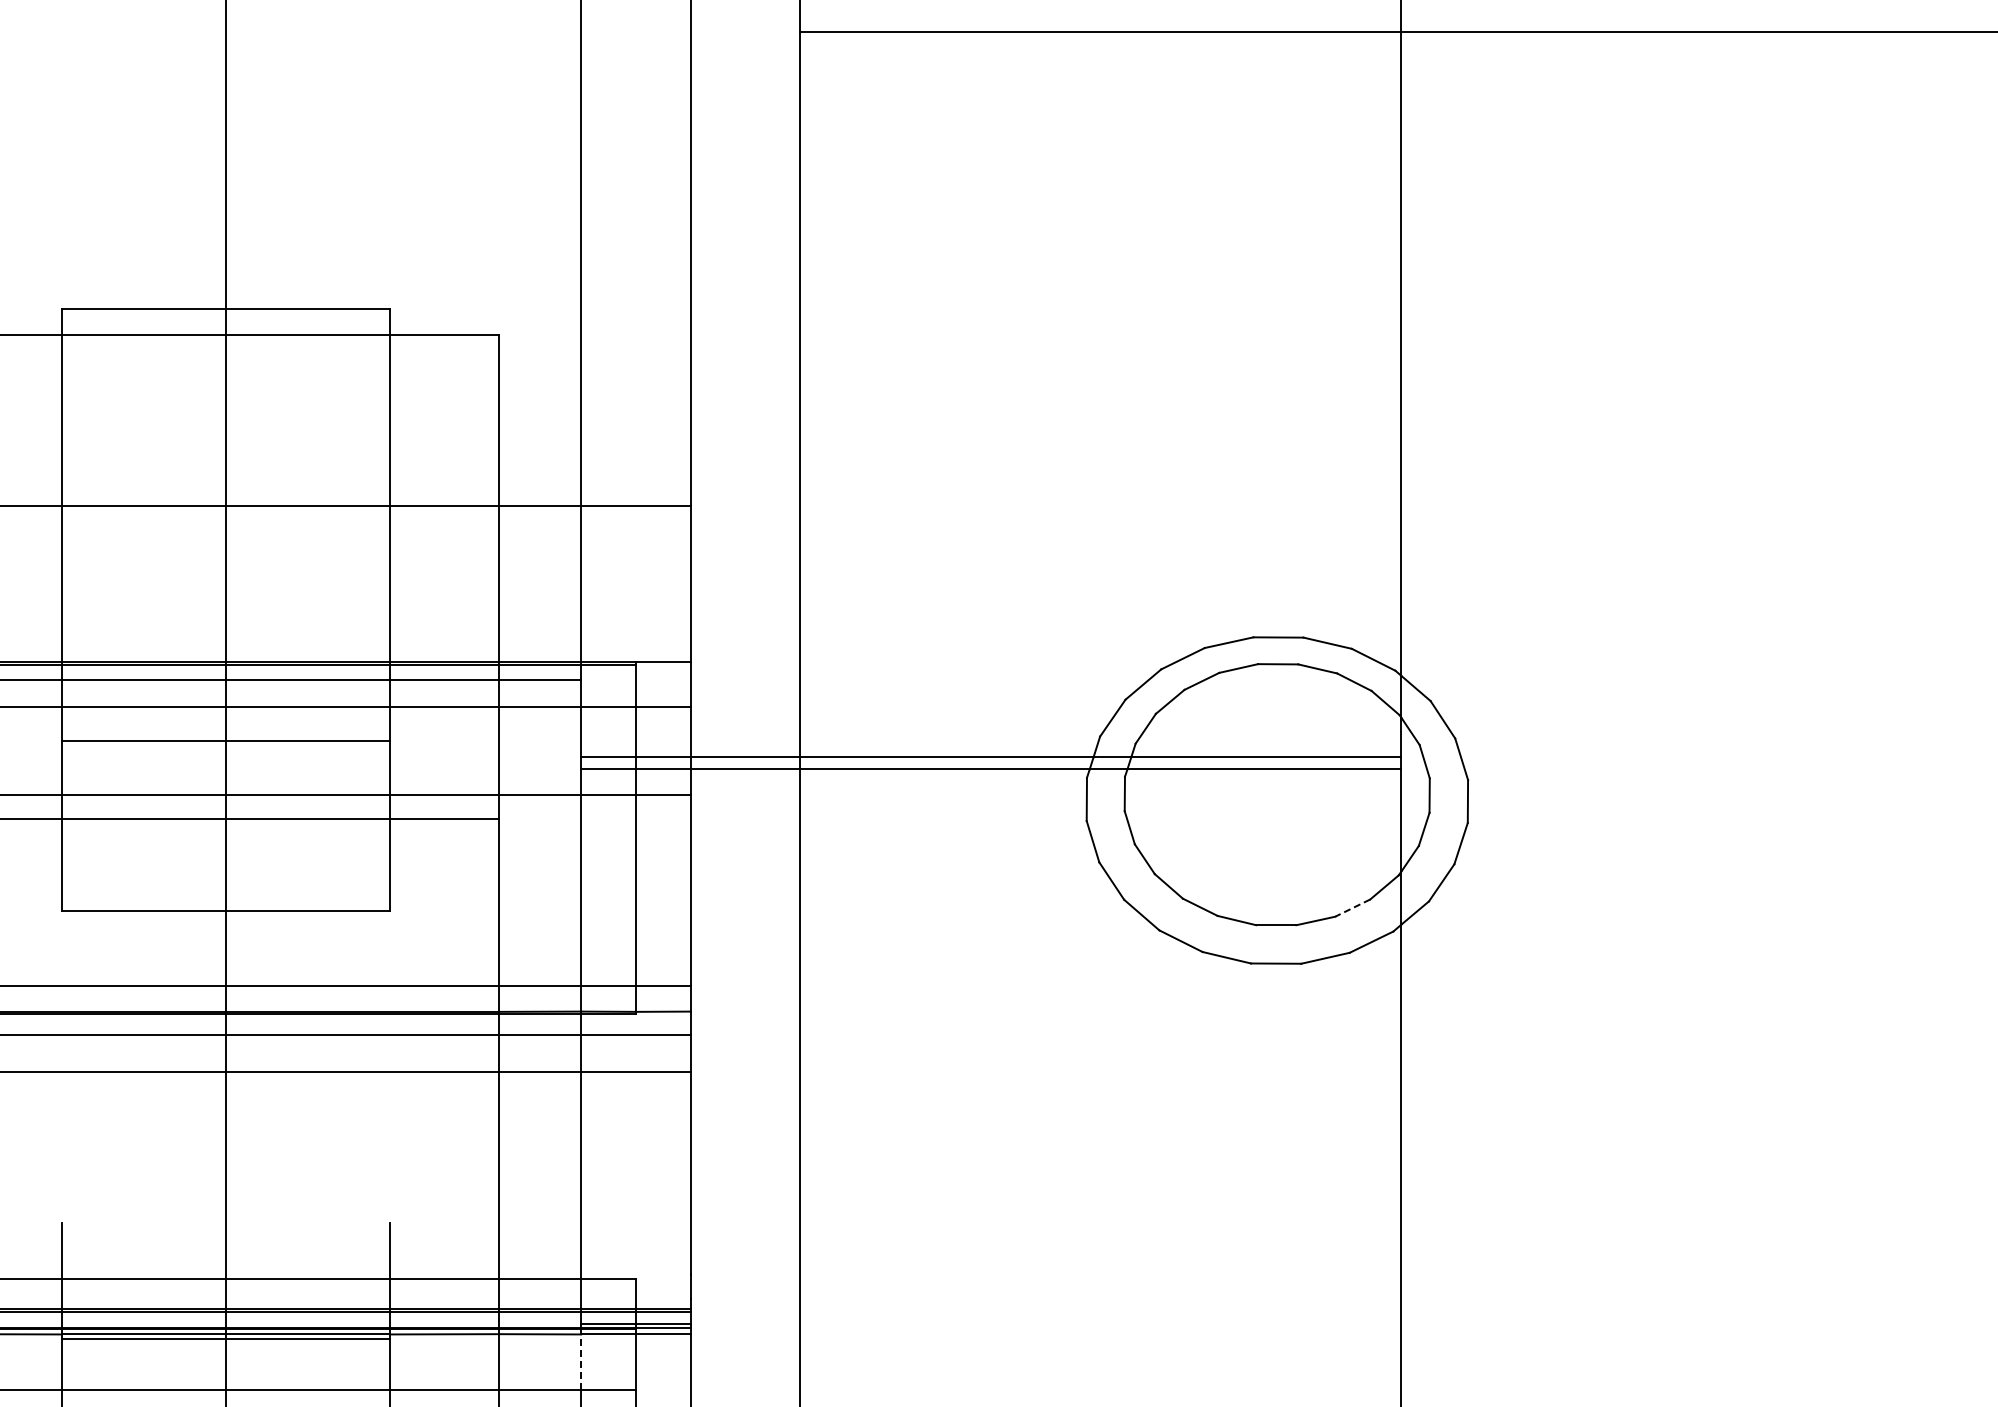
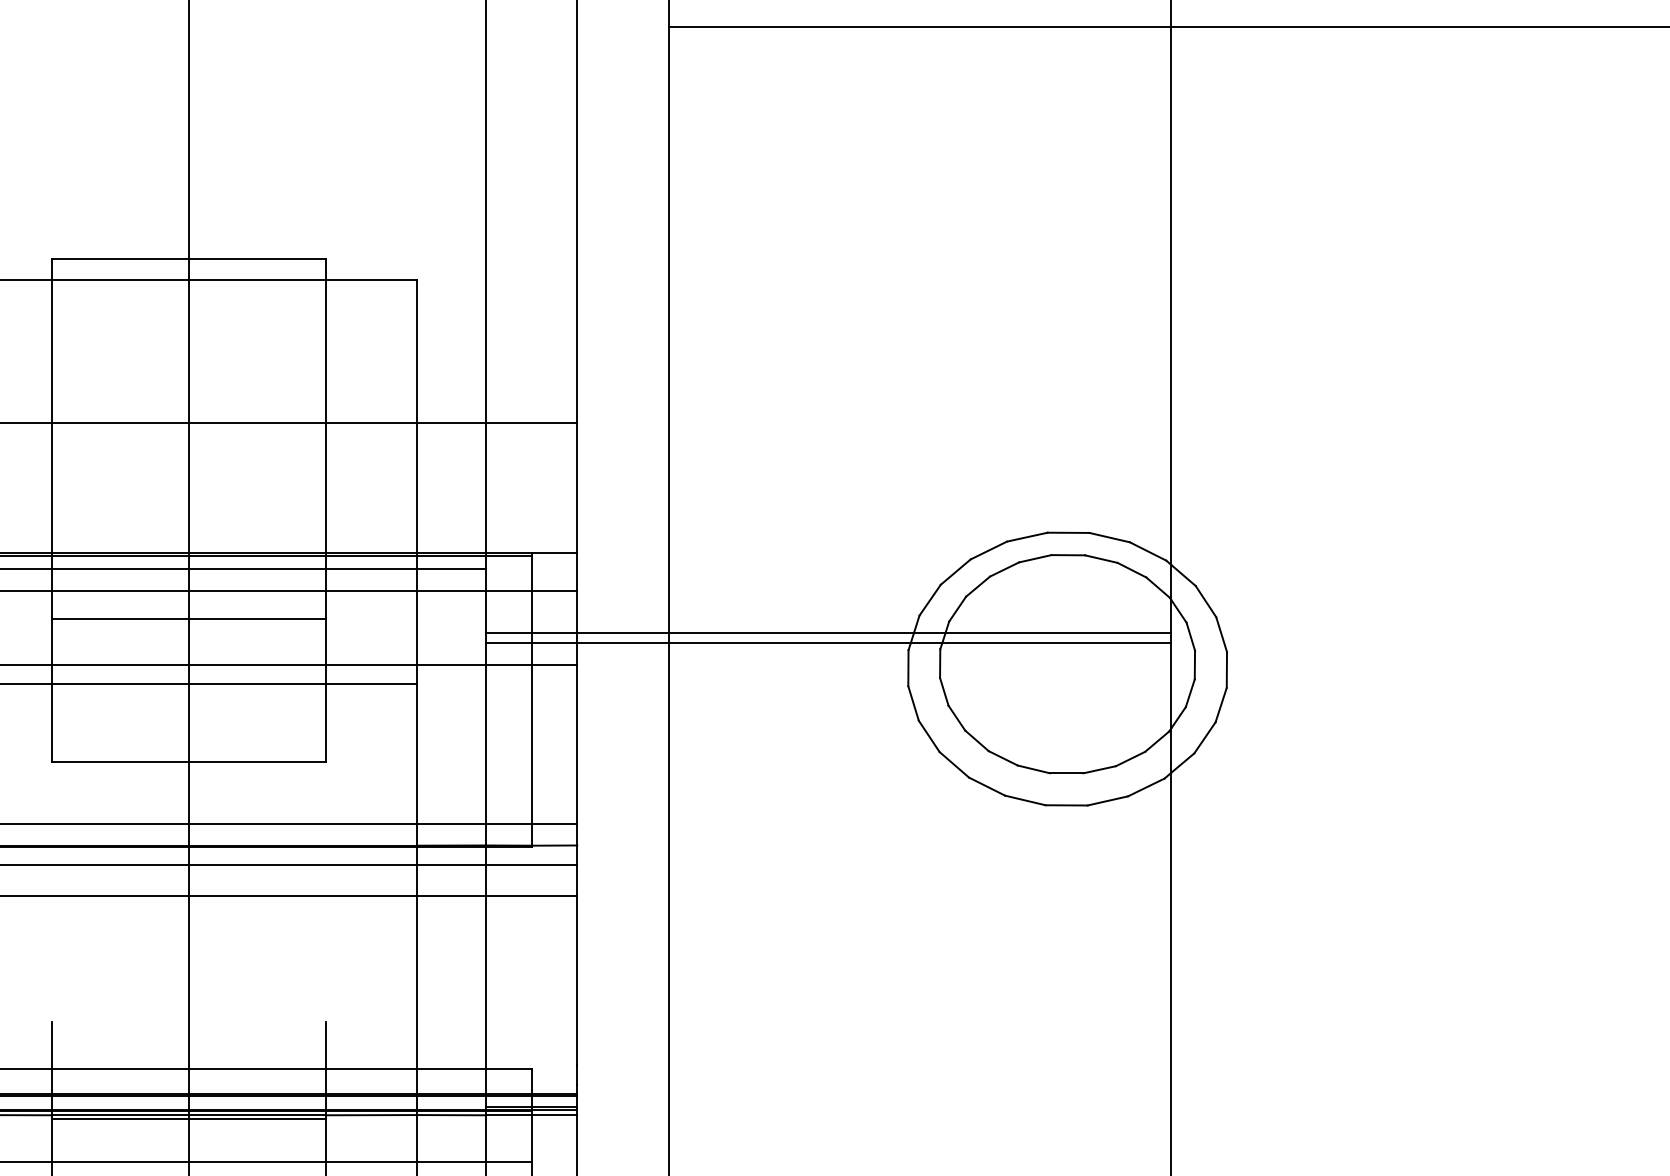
line: (1352, 908) -> (1130, 759), dashed -> solid
line: (581, 1362) -> (486, 1138), dashed -> solid

